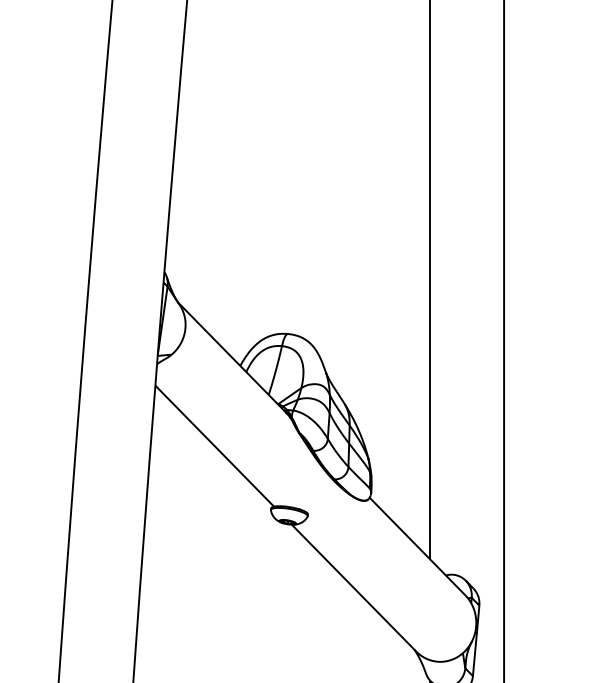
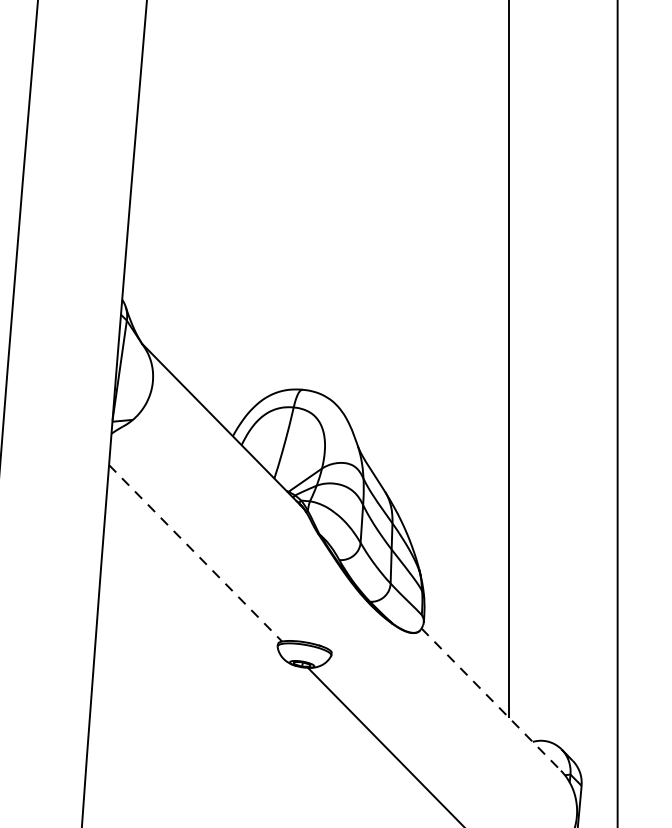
line: (214, 446) -> (195, 553), solid -> dashed
line: (417, 546) -> (491, 699), solid -> dashed

